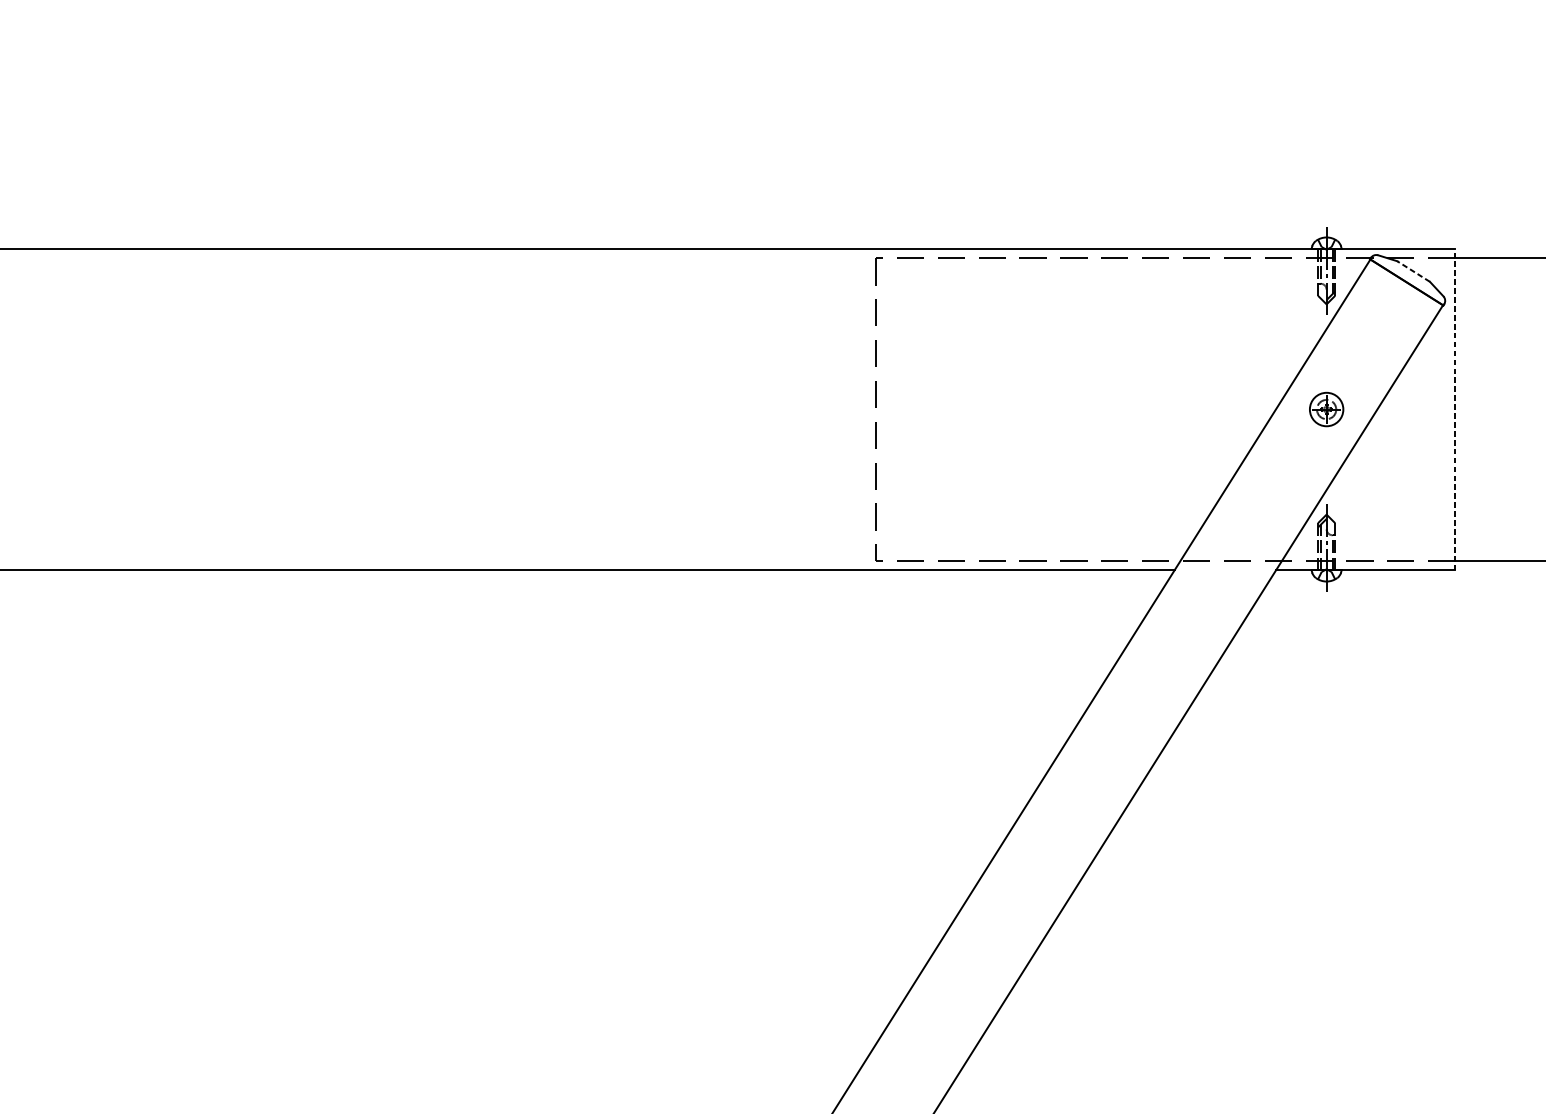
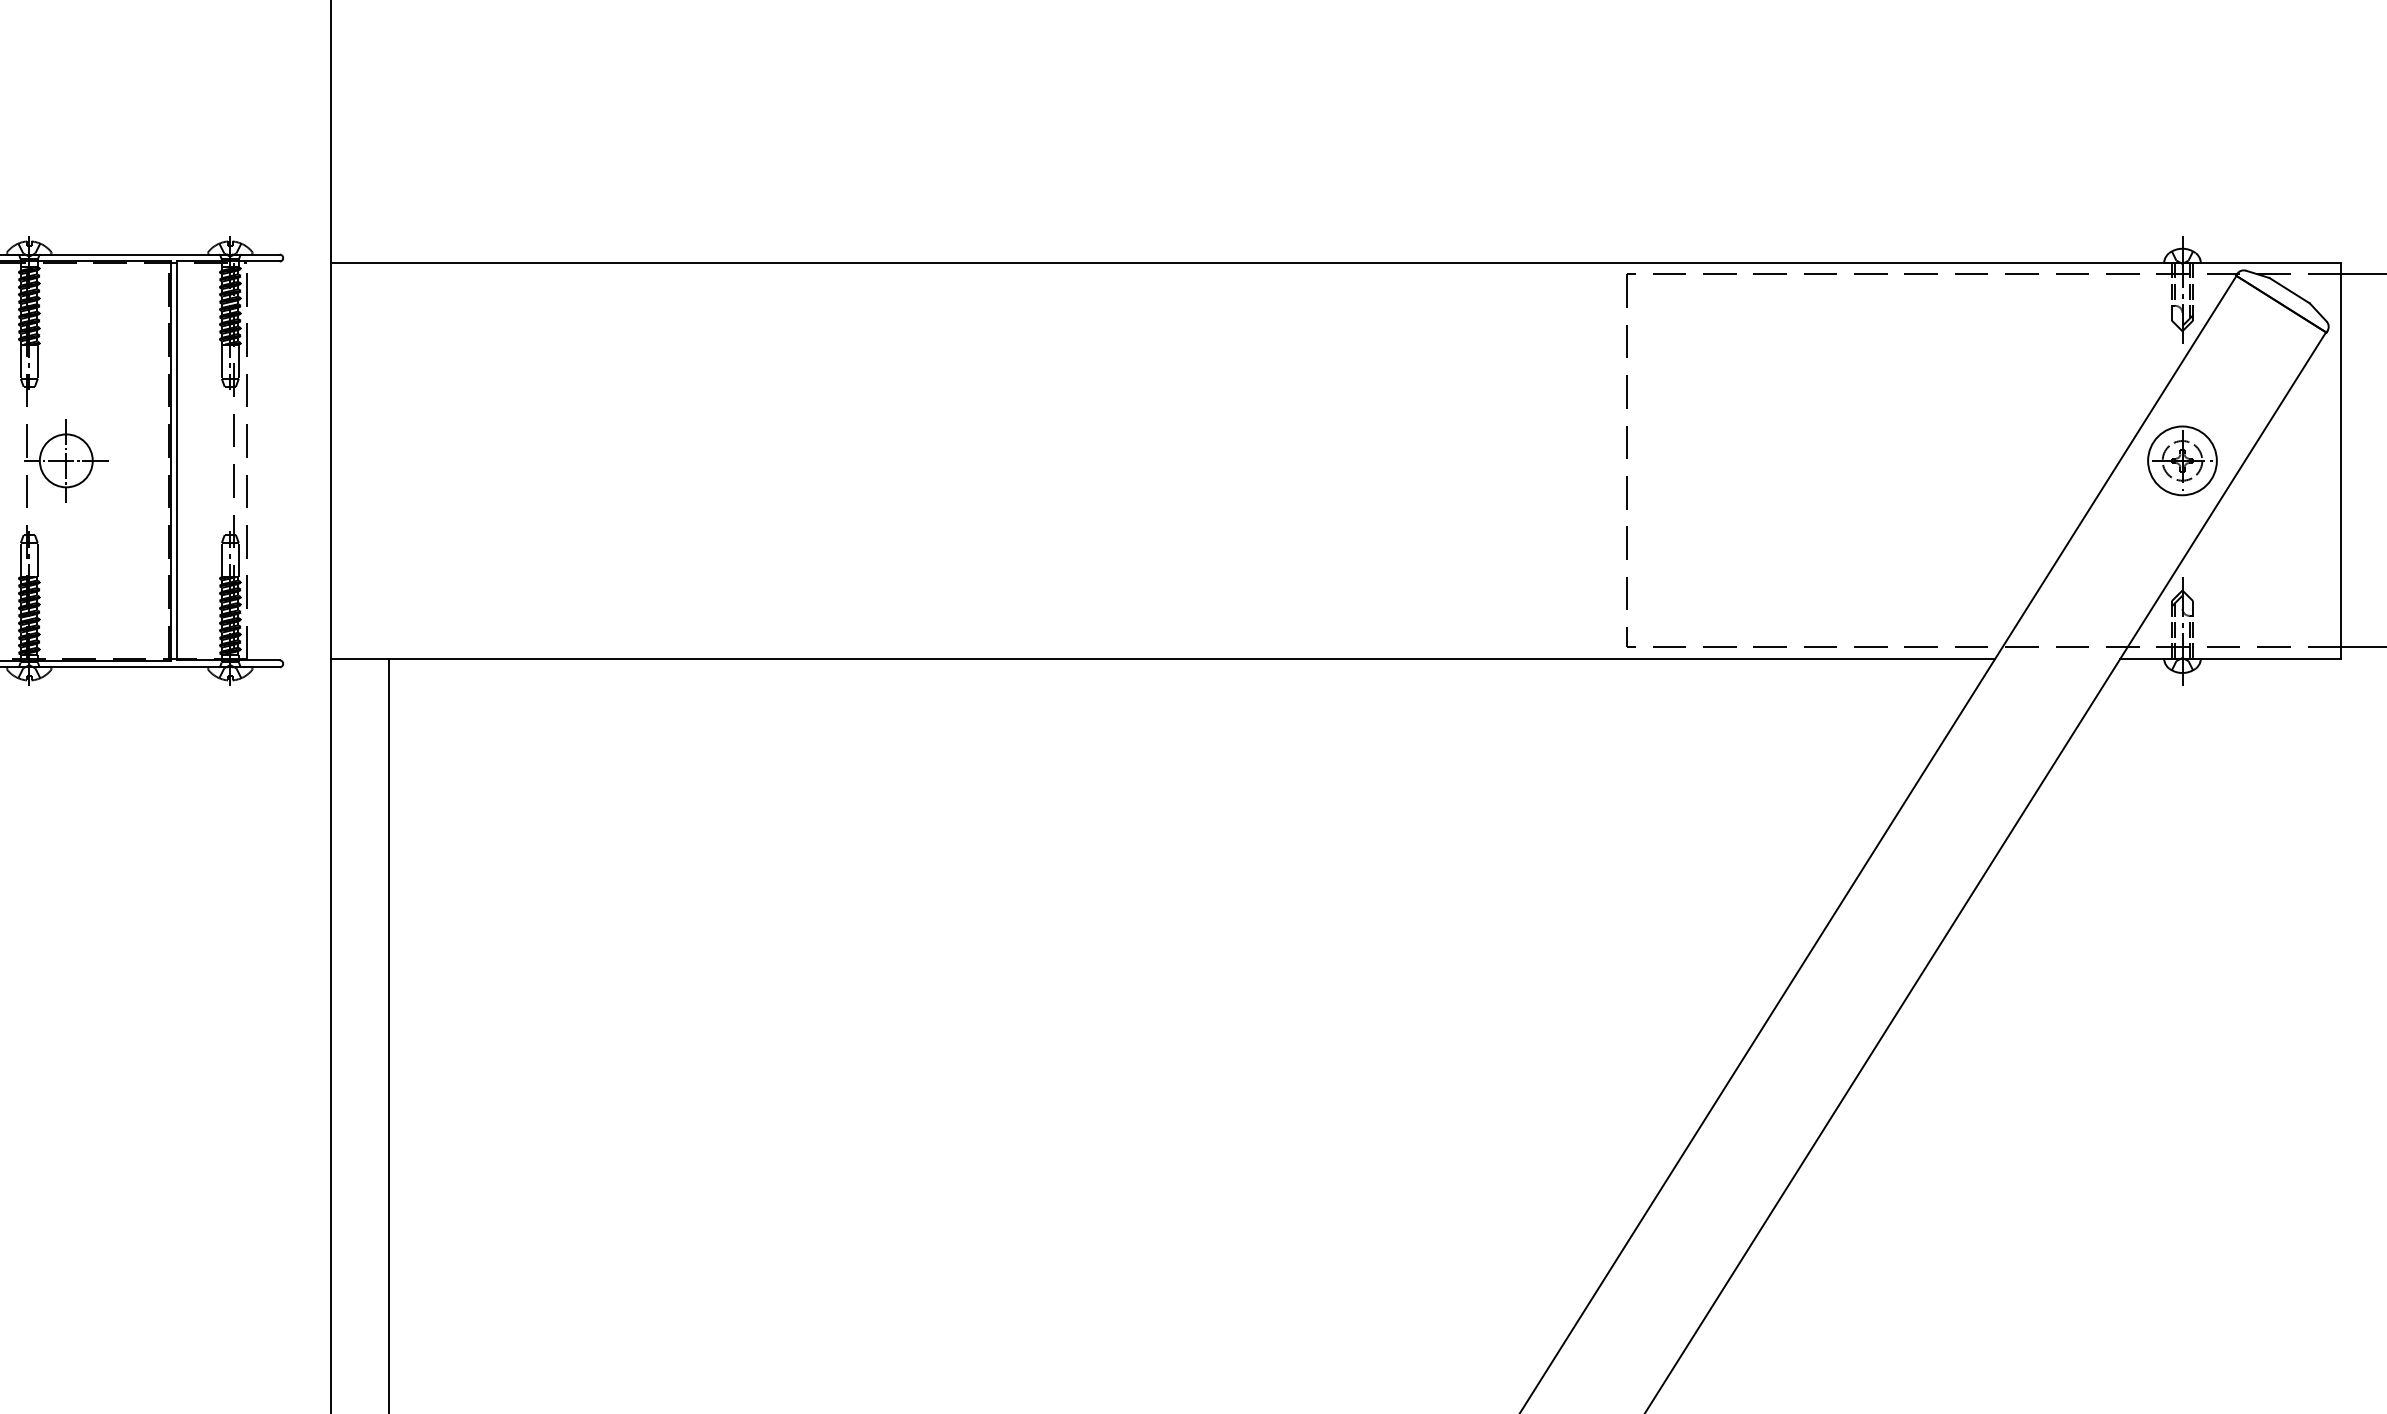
line: (1413, 271) -> (2289, 290), dashed -> solid
part: (1326, 409) -> (2182, 460), size x1.67
line: (1455, 409) -> (2341, 460), dashed -> solid

